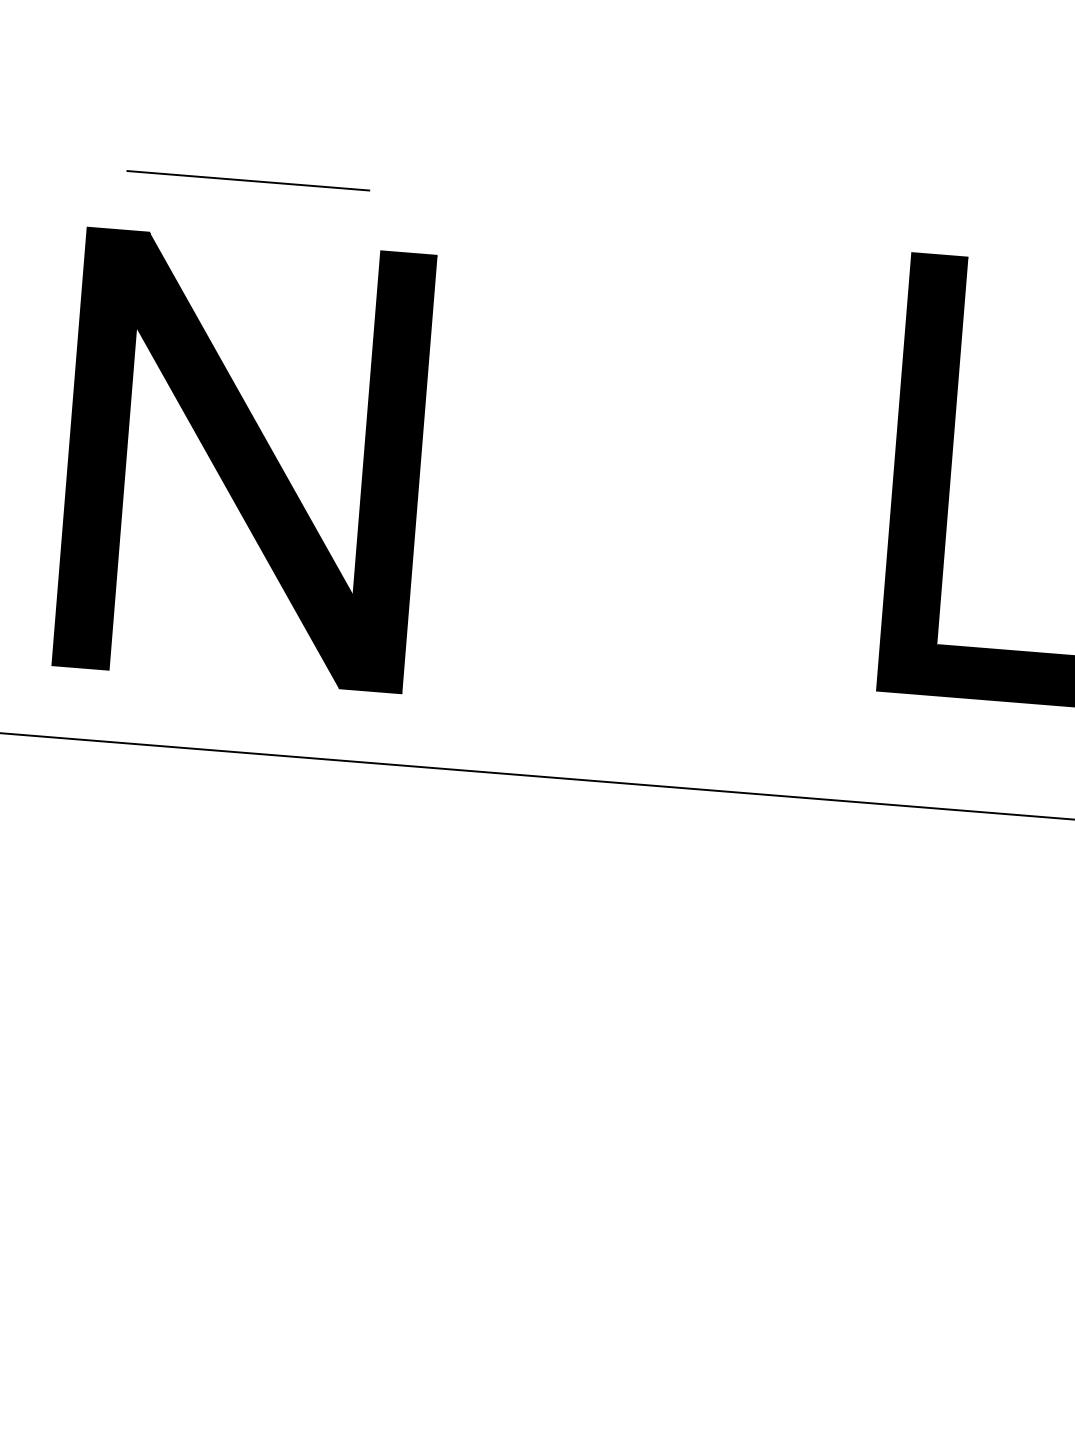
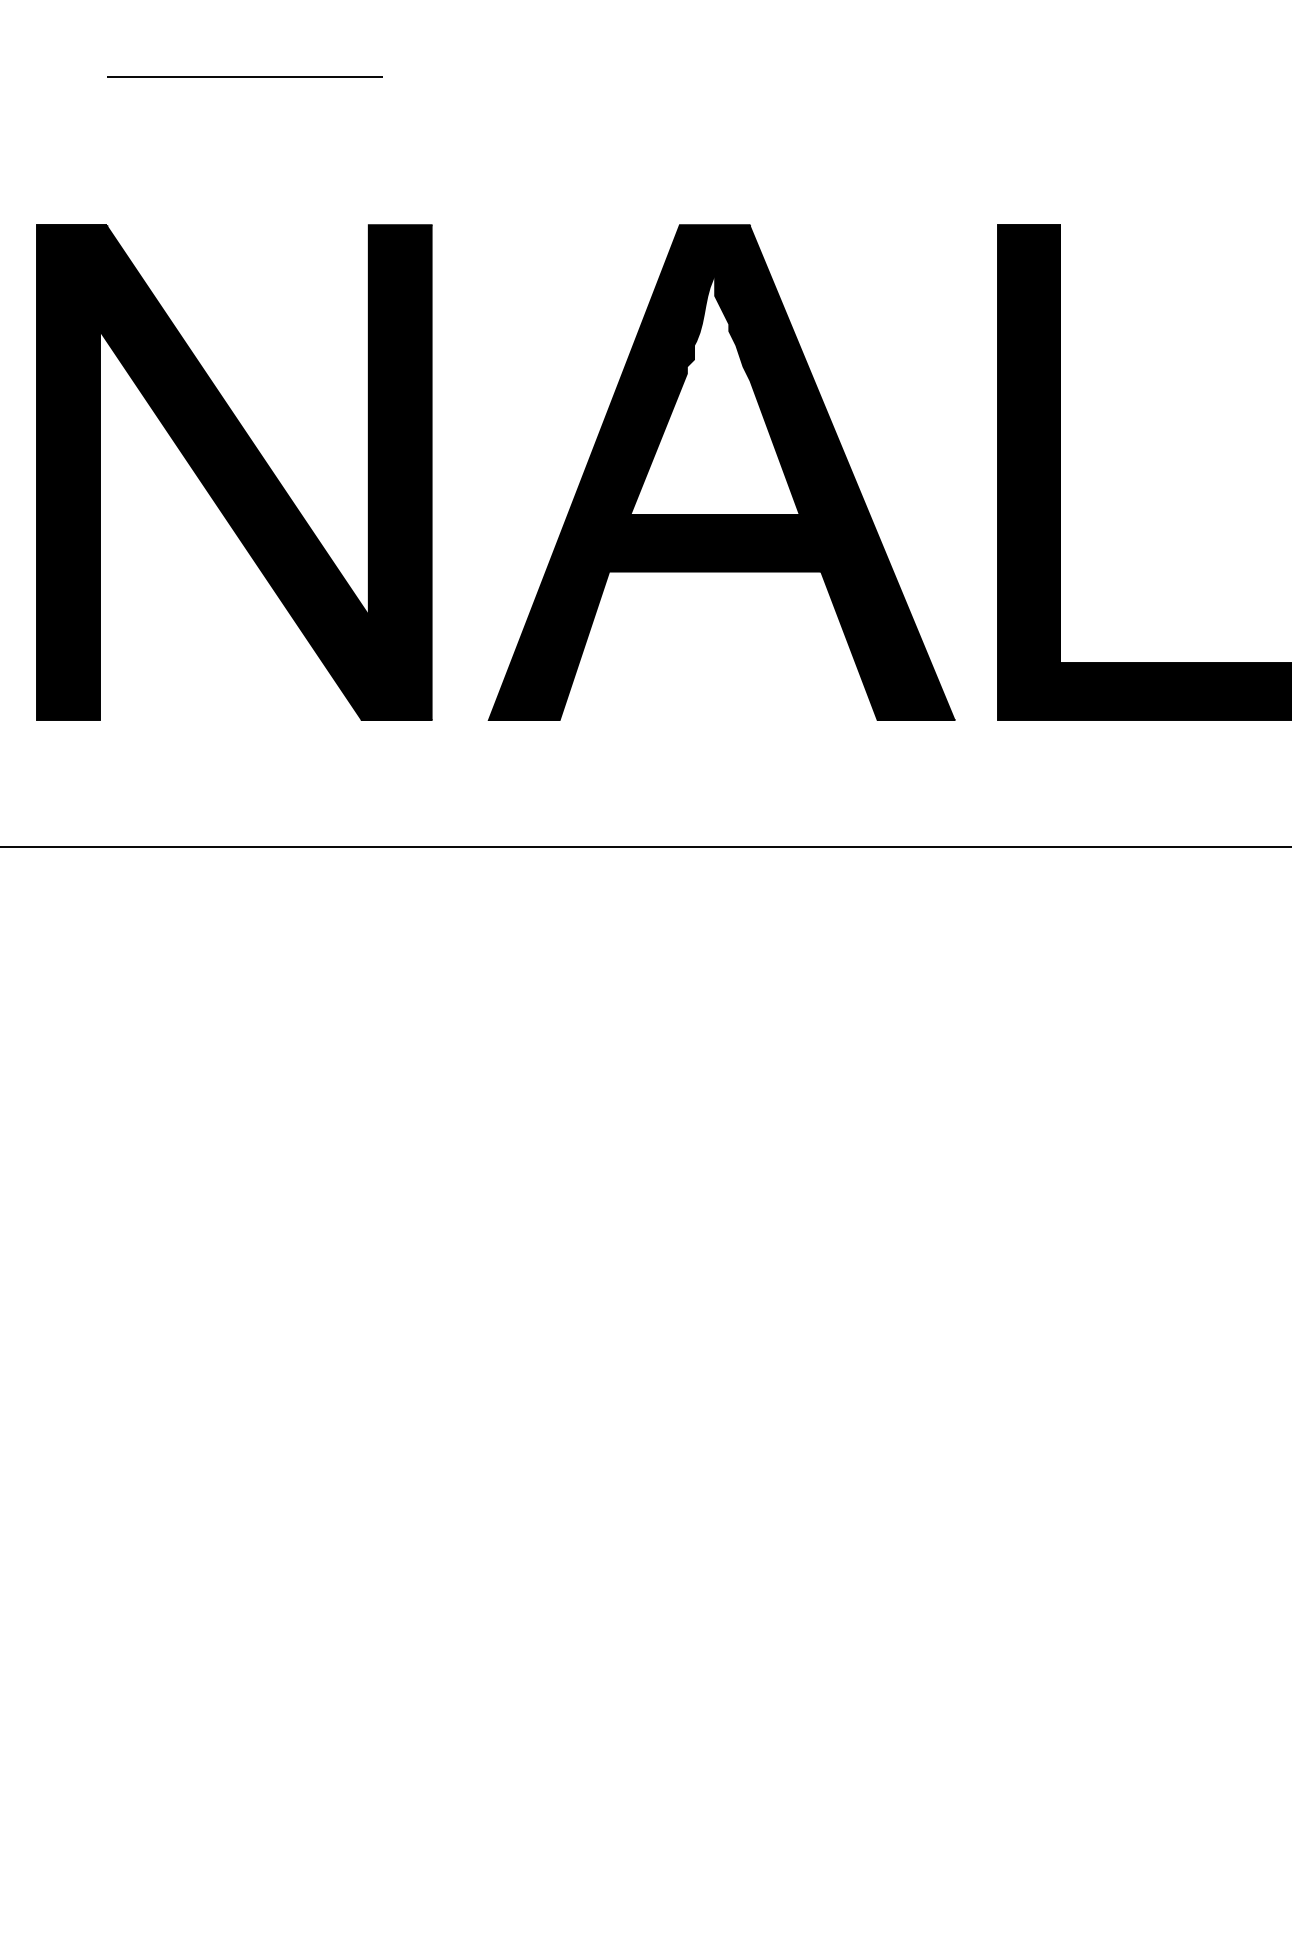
line: (247, 180) -> (244, 76), moved
part: (650, 452) -> (721, 472), added
part: (244, 460) -> (234, 472), moved

